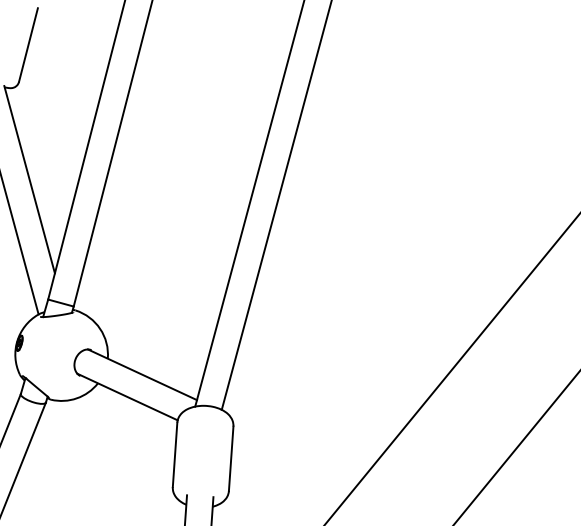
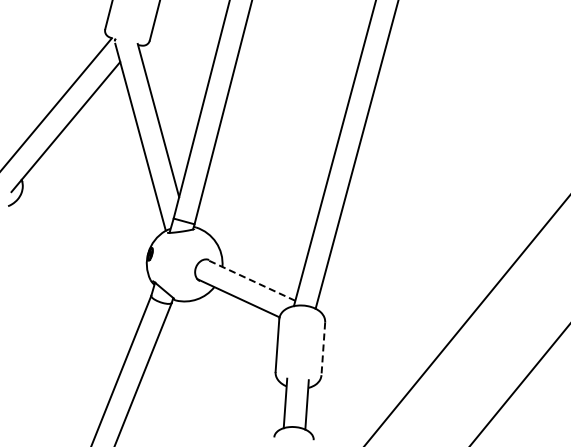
line: (142, 374) -> (250, 279), solid -> dashed
line: (231, 459) -> (323, 349), solid -> dashed

